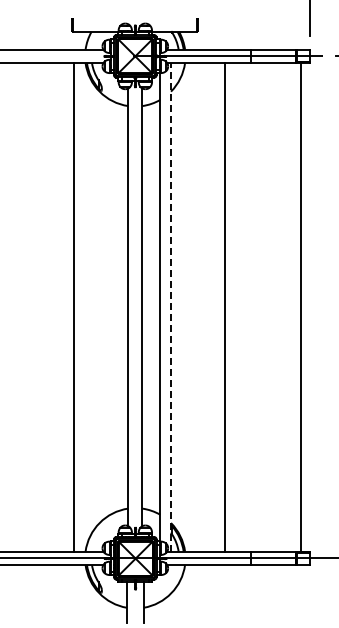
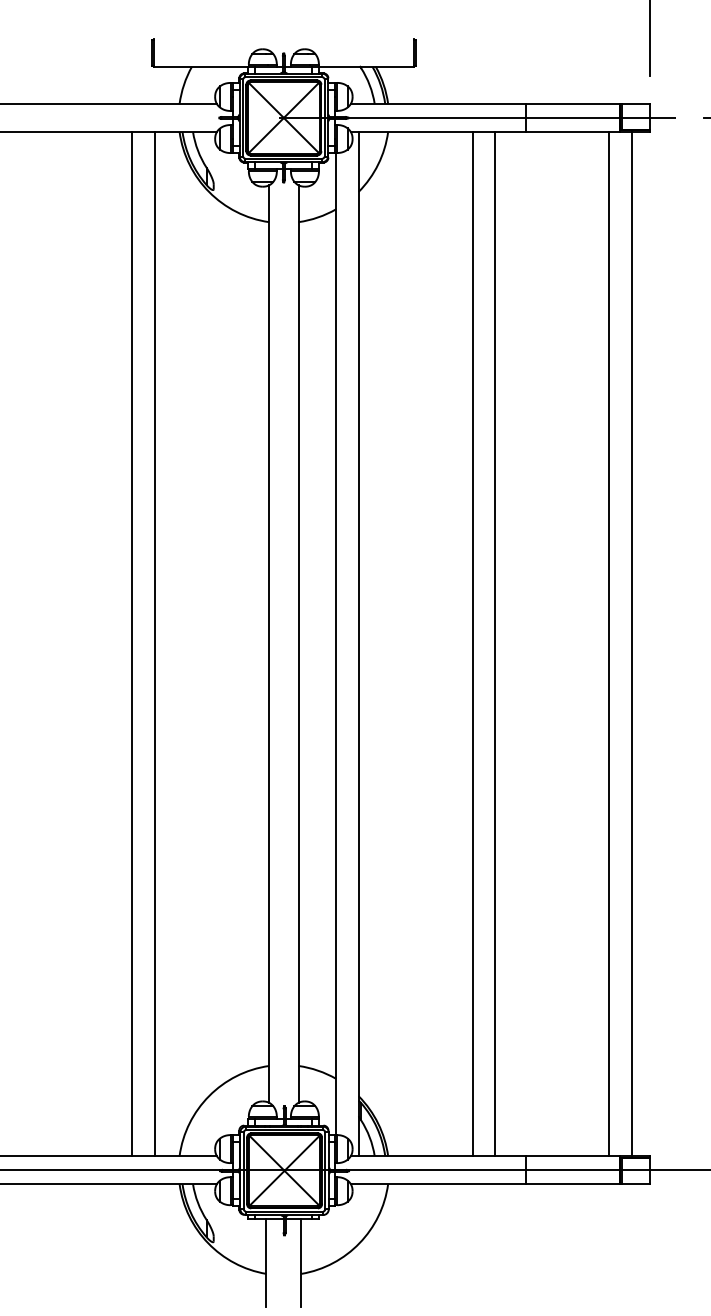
line: (171, 306) -> (359, 642), dashed -> solid
line: (63, 307) -> (133, 644), added
line: (236, 307) -> (495, 644), added
line: (290, 307) -> (609, 644), added

